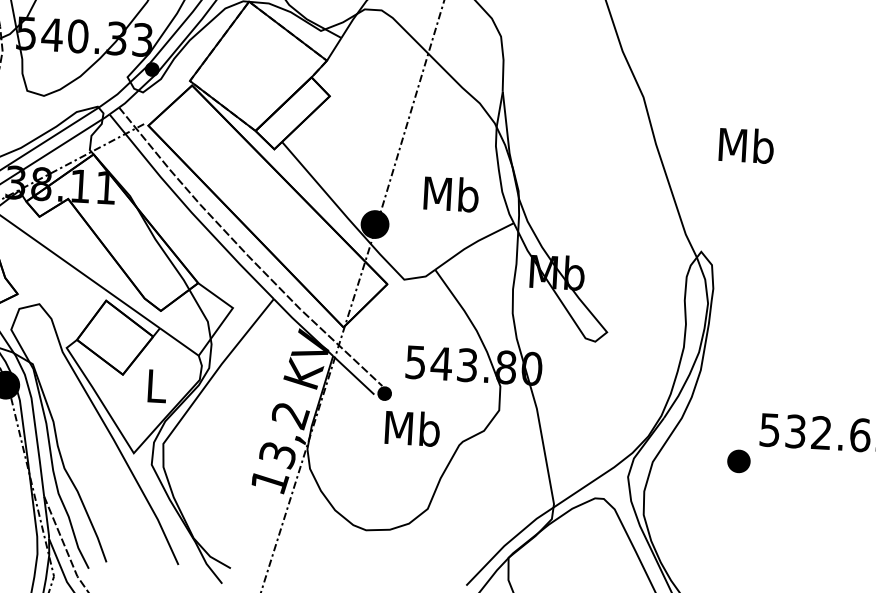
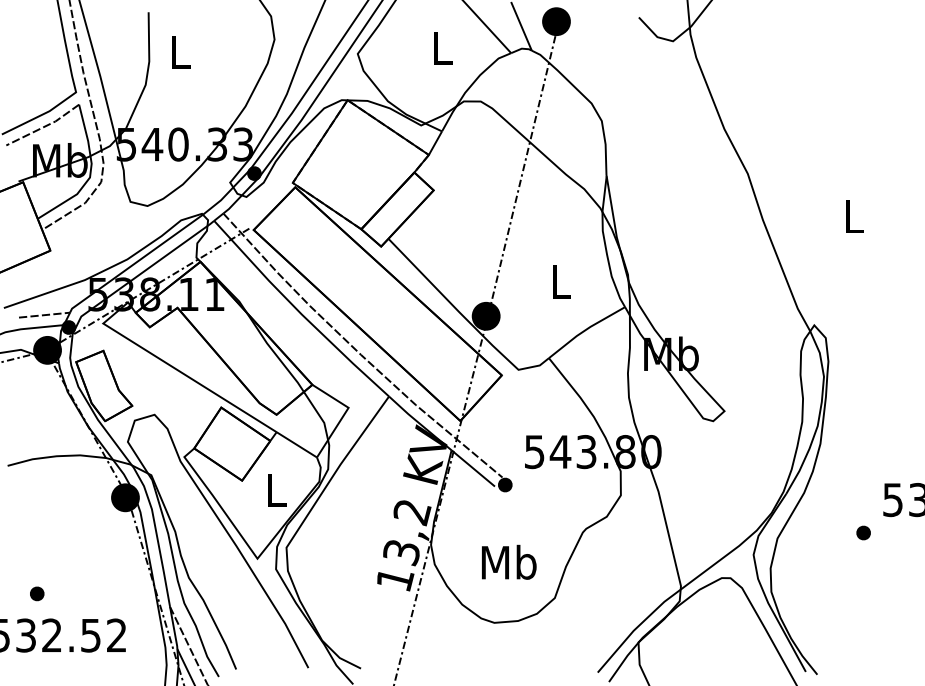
text: (746, 145) -> (853, 216), Mb -> L
text: (450, 194) -> (560, 281), Mb -> L
text: (412, 427) -> (509, 561), moved
part: (738, 460) -> (863, 532), size x0.62

